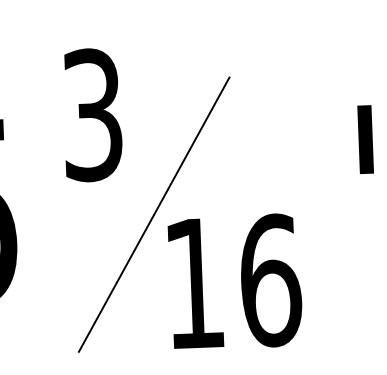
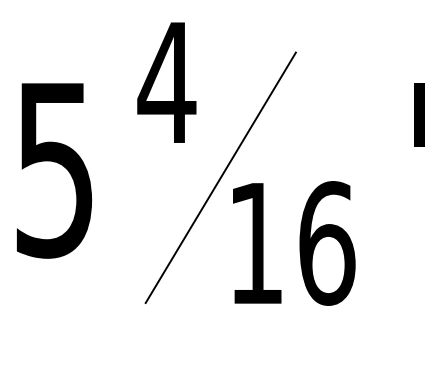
text: (92, 114) -> (166, 82), 3 -> 4

